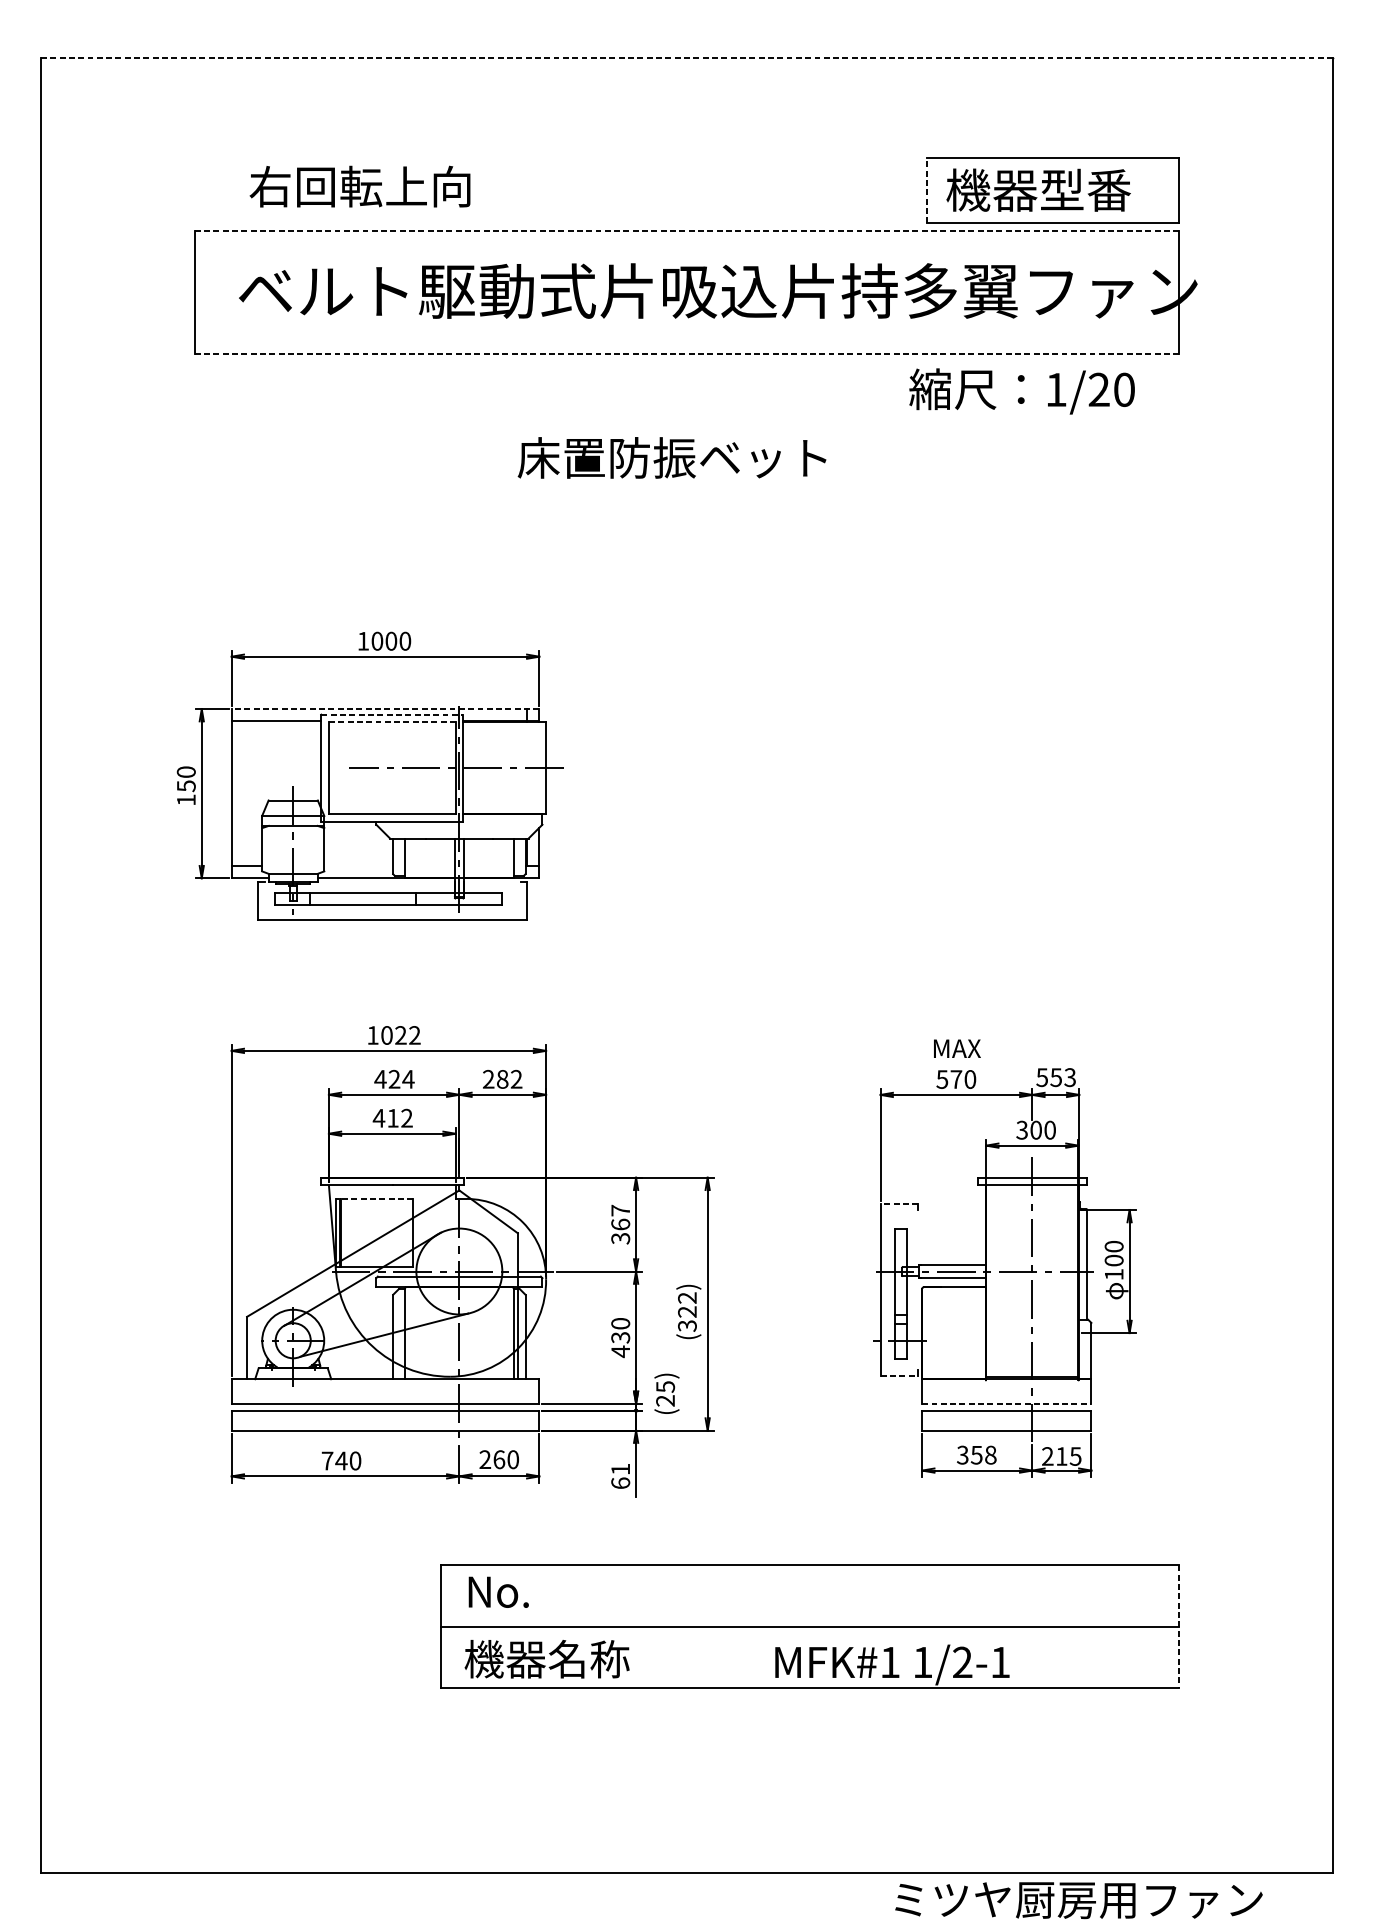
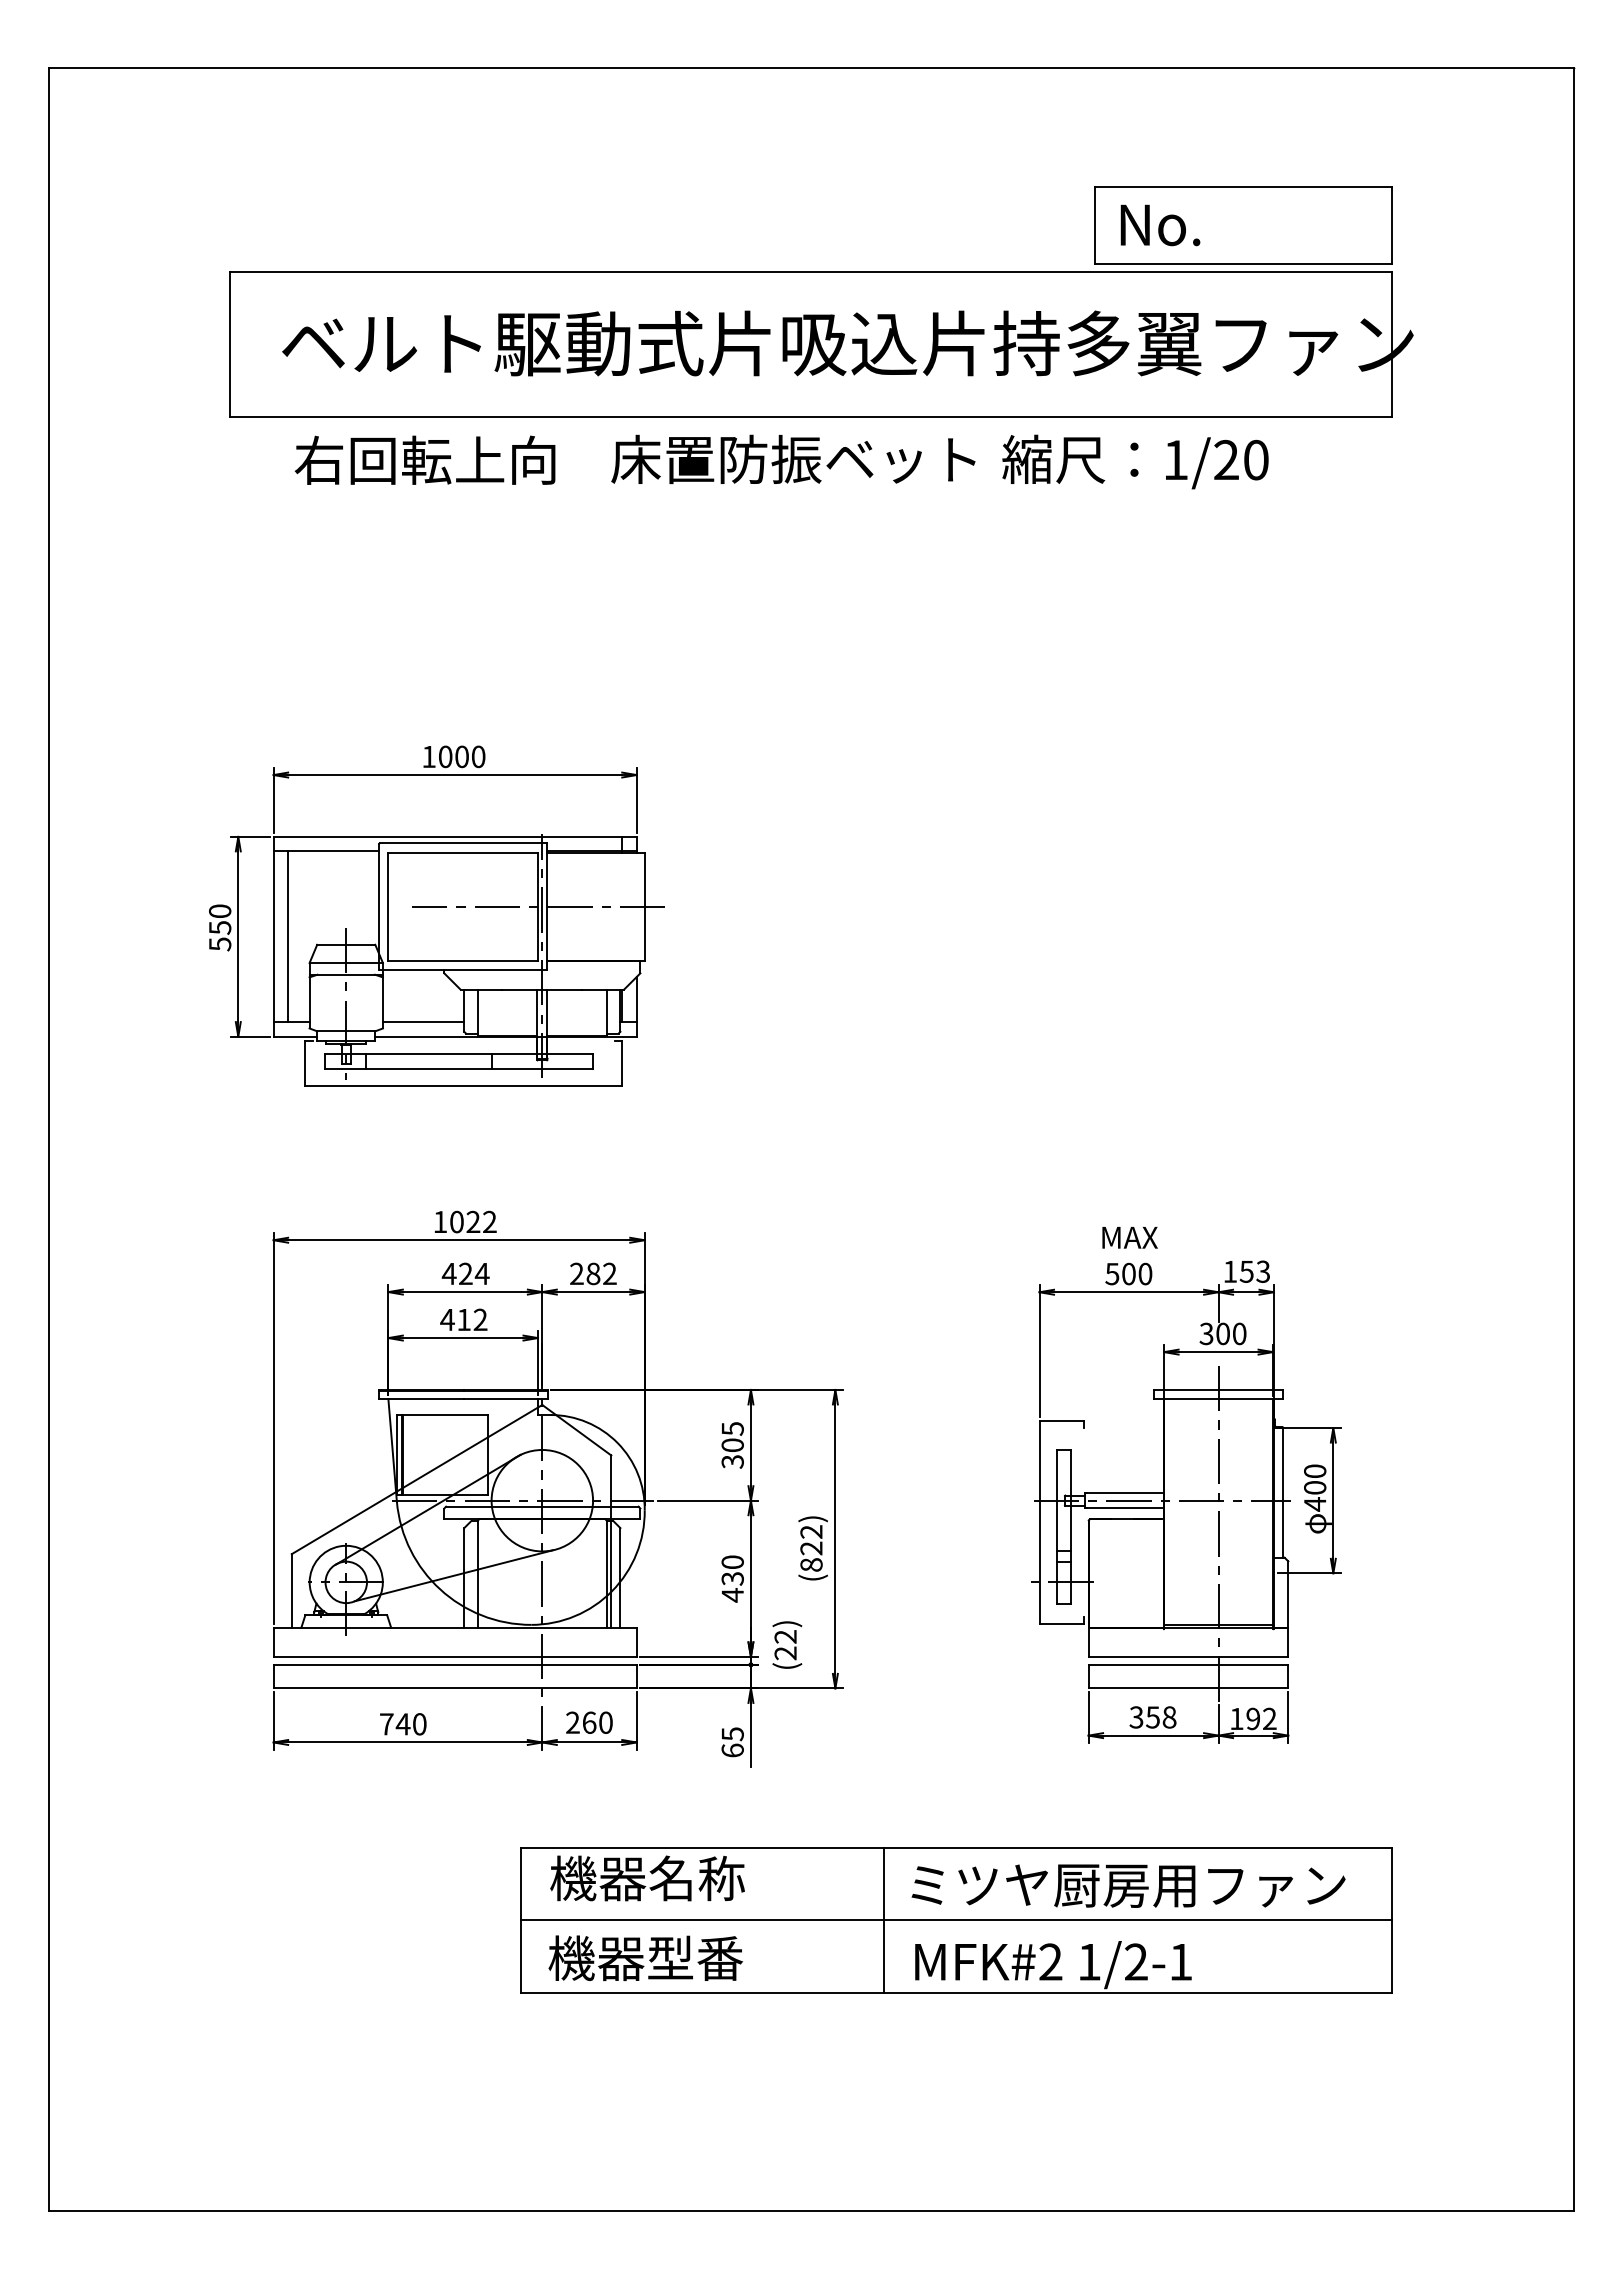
line: (687, 58) -> (811, 68), dashed -> solid
text: (359, 185) -> (424, 459), moved
line: (927, 190) -> (1094, 224), dashed -> solid
text: (1039, 190) -> (1226, 224), 機器型番 -> No.
line: (687, 230) -> (811, 272), dashed -> solid
line: (687, 353) -> (811, 417), dashed -> solid
text: (1022, 391) -> (1135, 461), moved
text: (672, 457) -> (793, 458), moved
line: (385, 708) -> (455, 836), dashed -> solid
line: (392, 714) -> (463, 843), dashed -> solid
line: (392, 722) -> (463, 852), dashed -> solid
line: (244, 793) -> (288, 936), added
text: (186, 800) -> (220, 944), 150 -> 550
line: (358, 866) -> (423, 1022), added
text: (1042, 1077) -> (1230, 1271), 553 -> 153
text: (956, 1079) -> (1128, 1273), 570 -> 500
line: (373, 1199) -> (441, 1415), dashed -> solid
line: (899, 1203) -> (1061, 1420), dashed -> solid
text: (620, 1217) -> (732, 1436), 367 -> 305
text: (1113, 1274) -> (1314, 1504), 100 -> 400
text: (687, 1326) -> (811, 1565), (322) -> (822)
line: (900, 1376) -> (1062, 1624), dashed -> solid
text: (665, 1386) -> (785, 1636), (25) -> (22)
line: (1006, 1403) -> (1188, 1656), dashed -> solid
text: (1061, 1456) -> (1253, 1718), 215 -> 192
text: (620, 1469) -> (732, 1734), 61 -> 65
text: (548, 1591) -> (647, 1878), No. -> 機器名称
line: (748, 1626) -> (883, 1919), added
line: (1178, 1627) -> (1391, 1920), dashed -> solid
text: (589, 1659) -> (695, 1958), 機器名称 -> 機器型番
text: (889, 1661) -> (1050, 1961), MFK#1 -> MFK#2
text: (1078, 1900) -> (1128, 1885), moved

